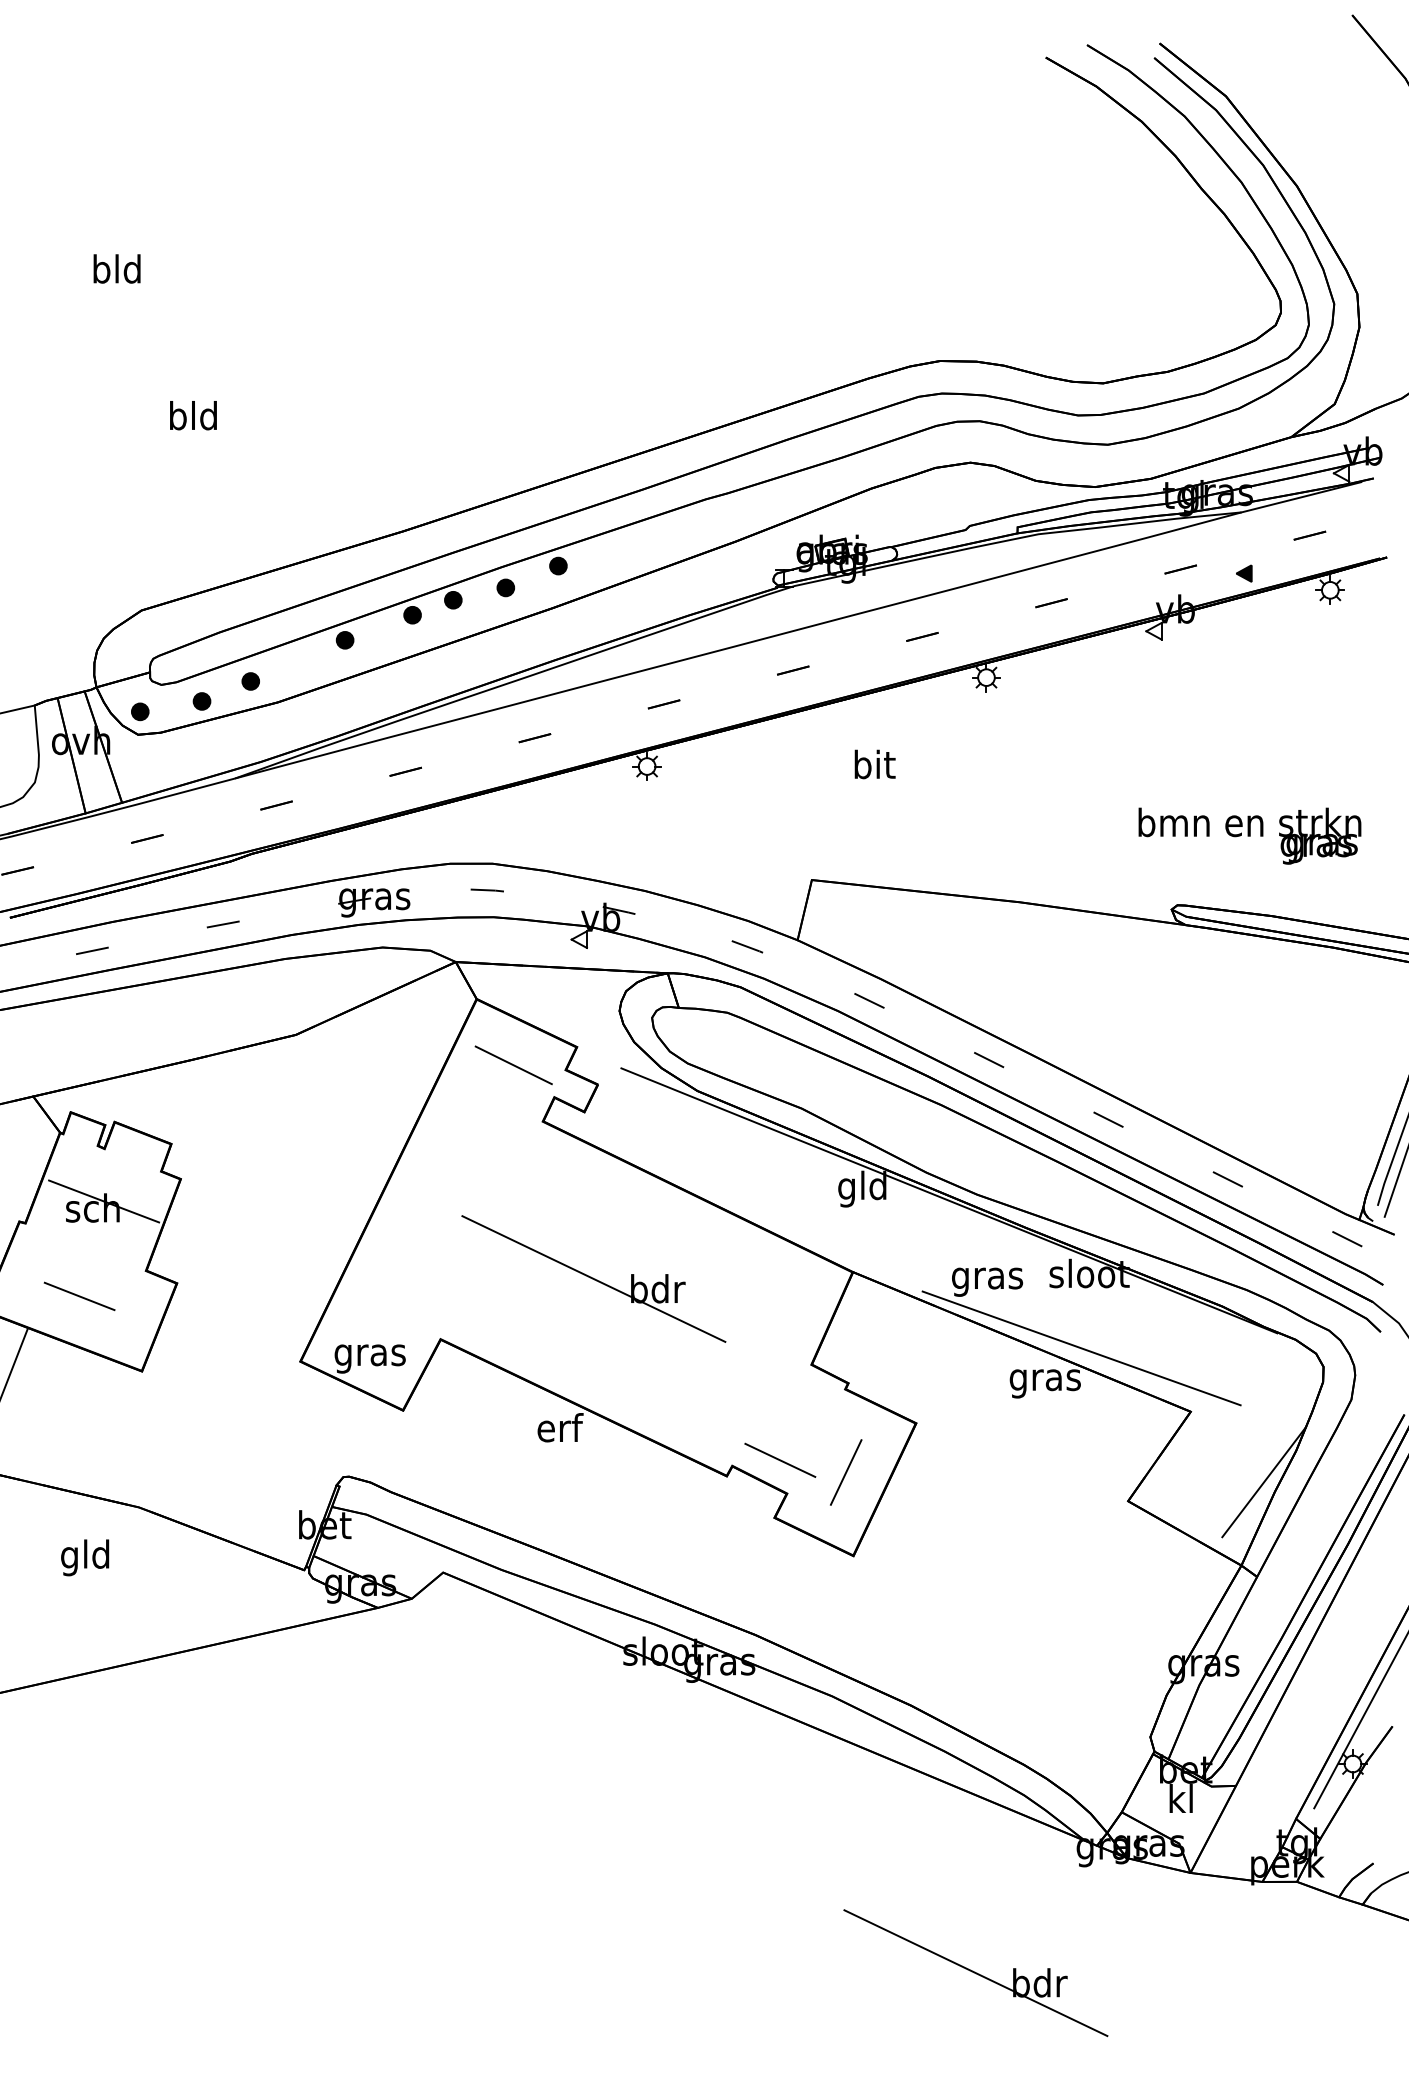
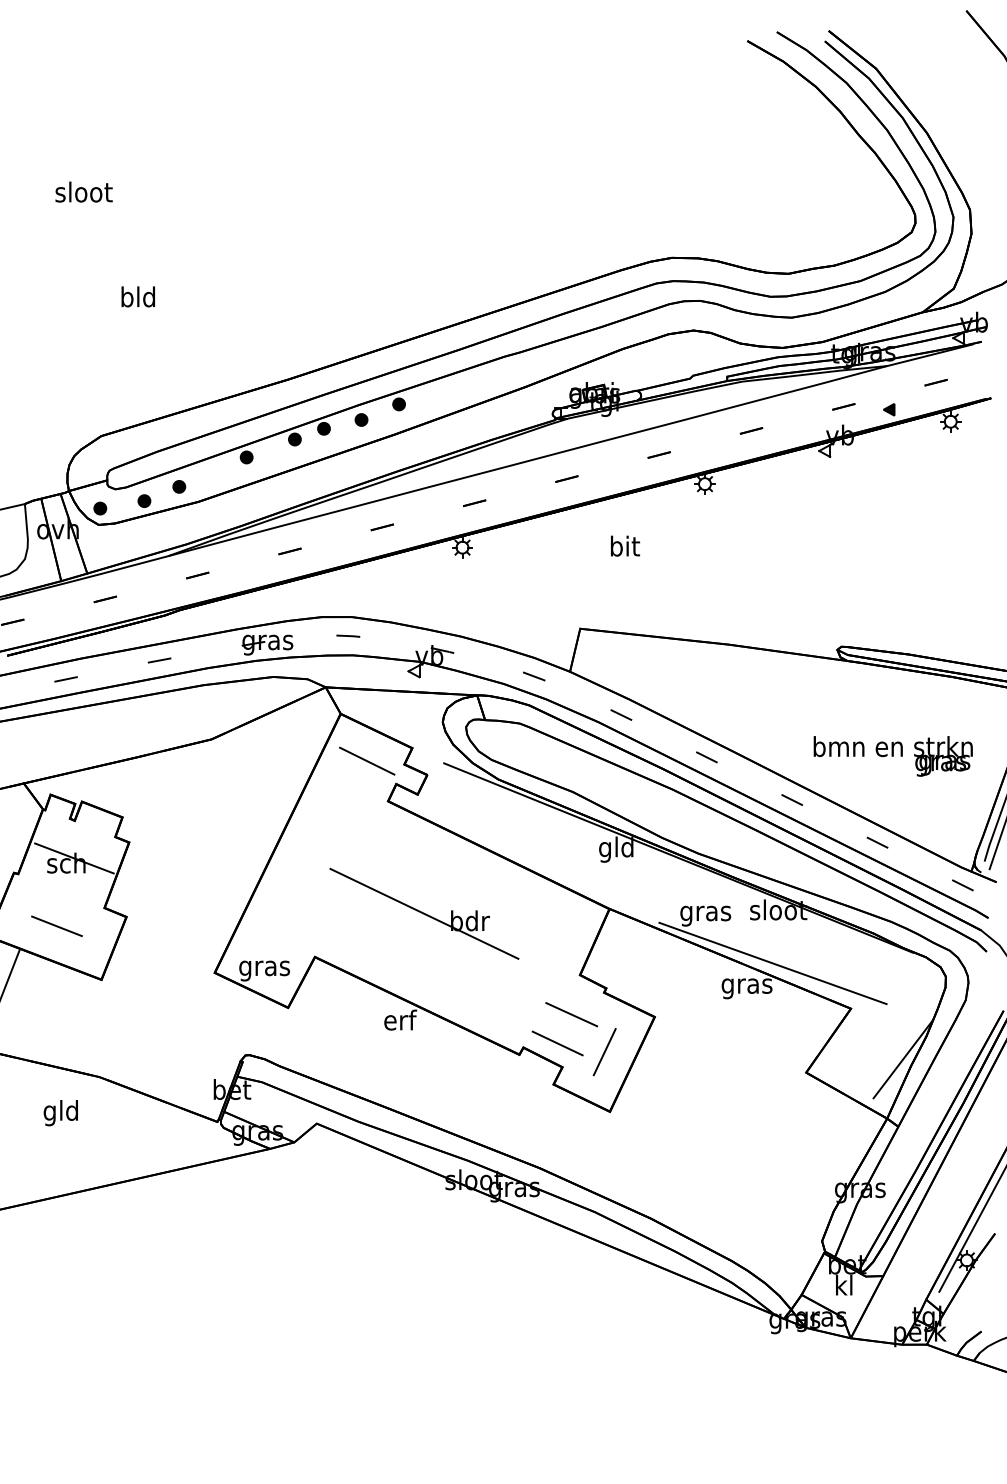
text: (116, 268) -> (83, 191), bld -> sloot
text: (1248, 836) -> (892, 756), moved
line: (799, 1419) -> (571, 1014), added
part: (975, 1972) -> (697, 1409), removed

